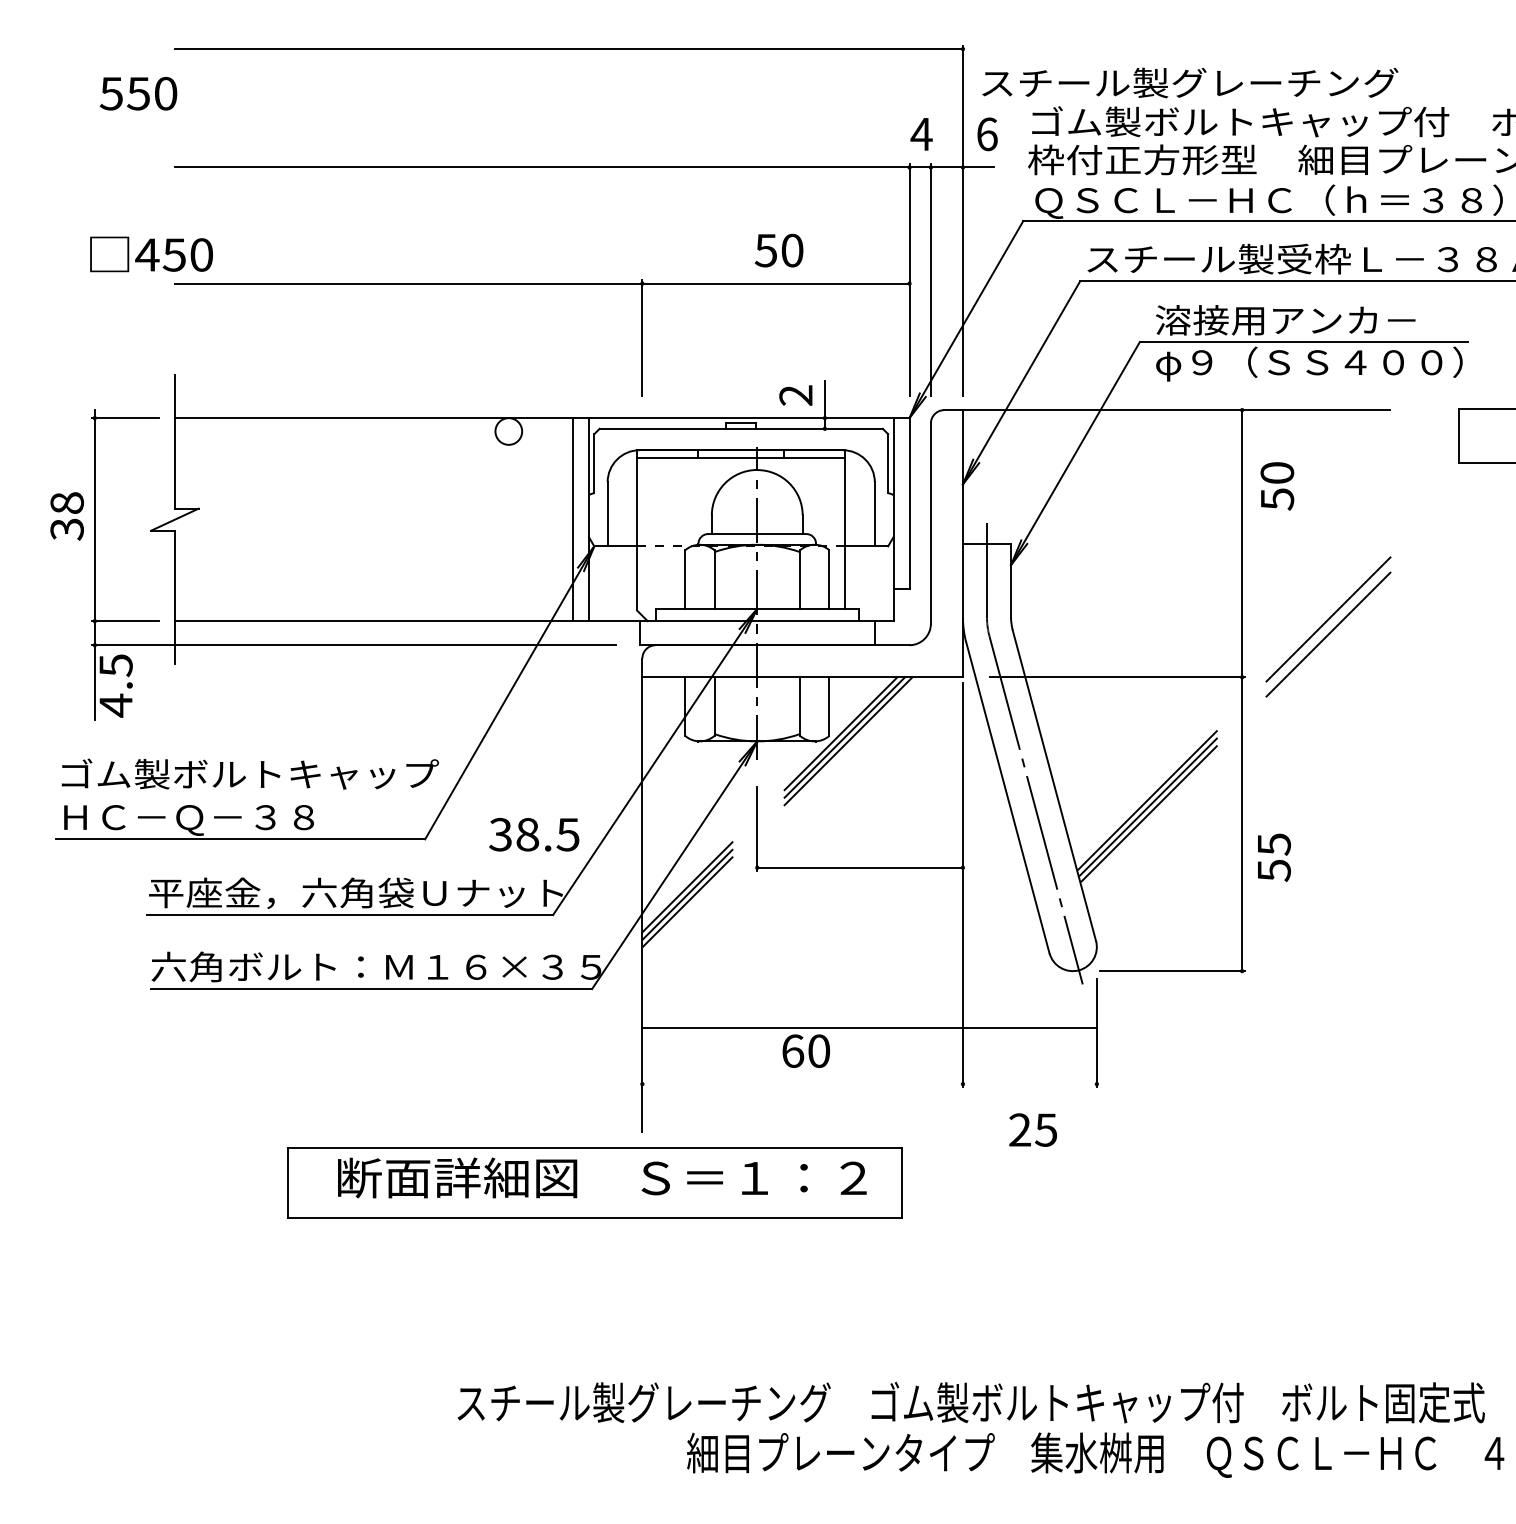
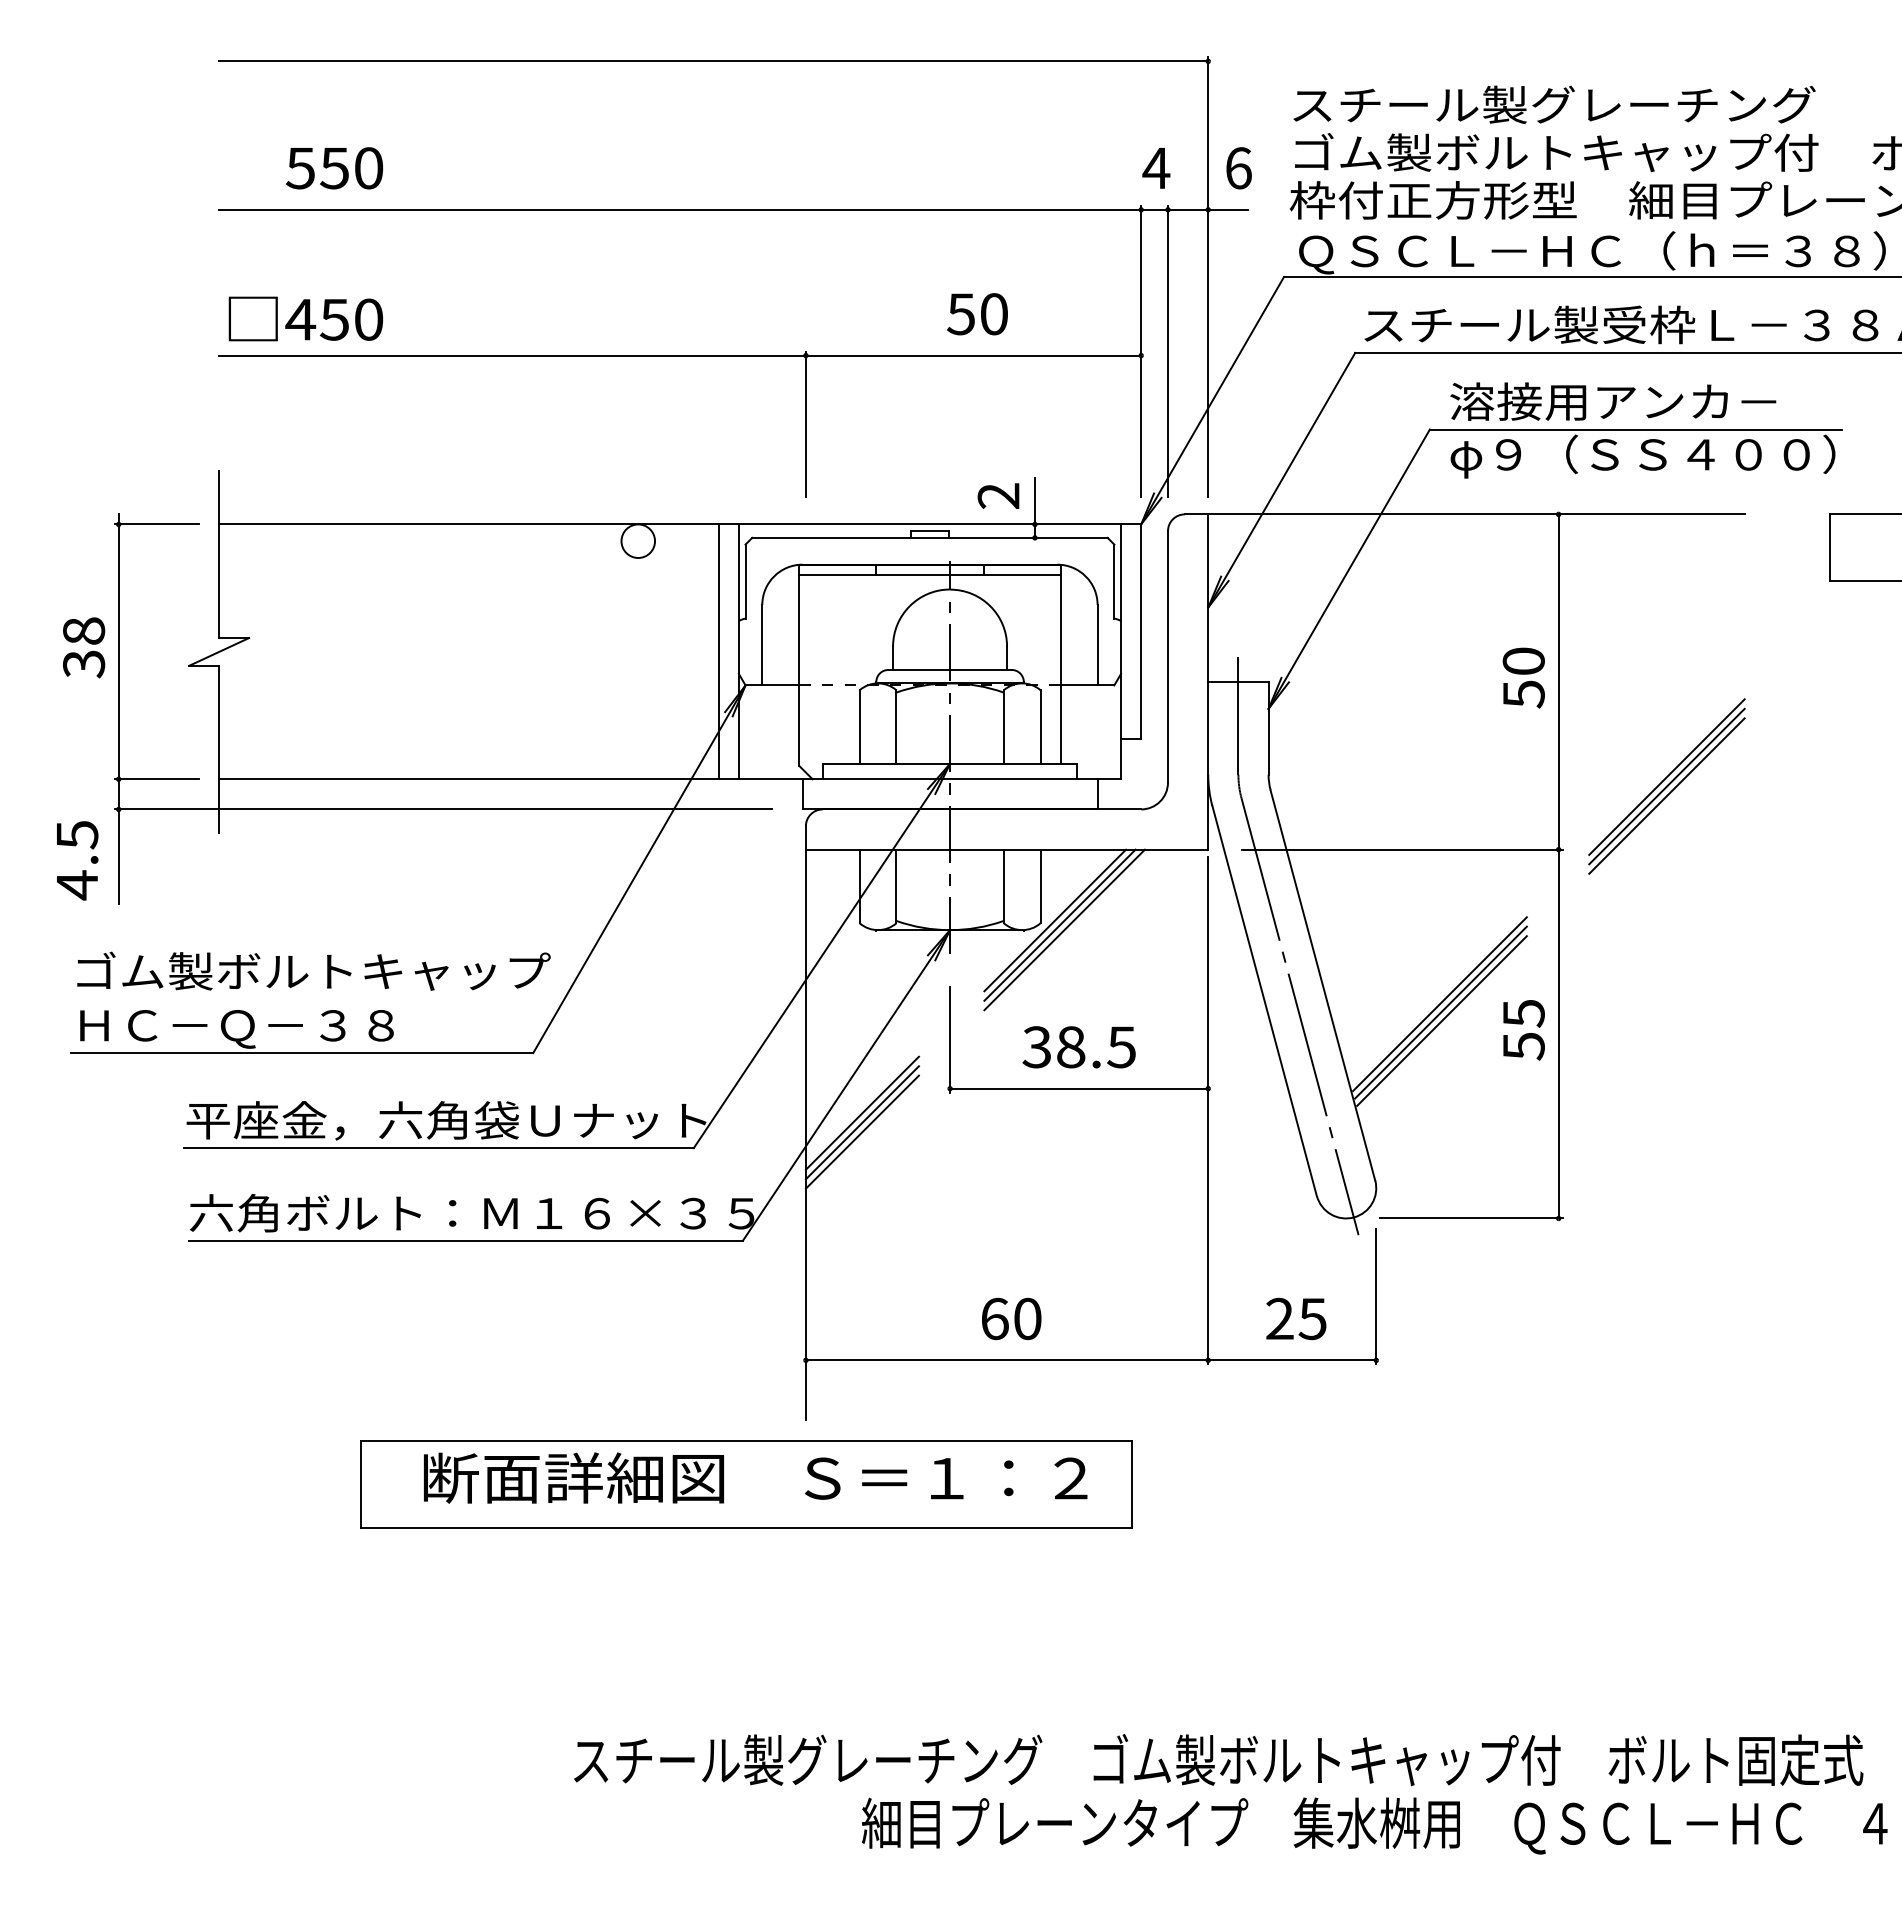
text: (1190, 82) -> (1554, 104), moved
text: (138, 93) -> (334, 168), moved
text: (151, 254) -> (305, 318), moved
text: (1277, 485) -> (1523, 677), moved
line: (1328, 626) -> (1666, 786), added
text: (116, 685) -> (77, 860), moved
text: (533, 834) -> (1078, 1047), moved
text: (1273, 858) -> (1523, 1030), moved
line: (869, 1028) -> (1090, 1360), moved
text: (1033, 1129) -> (1296, 1318), moved

